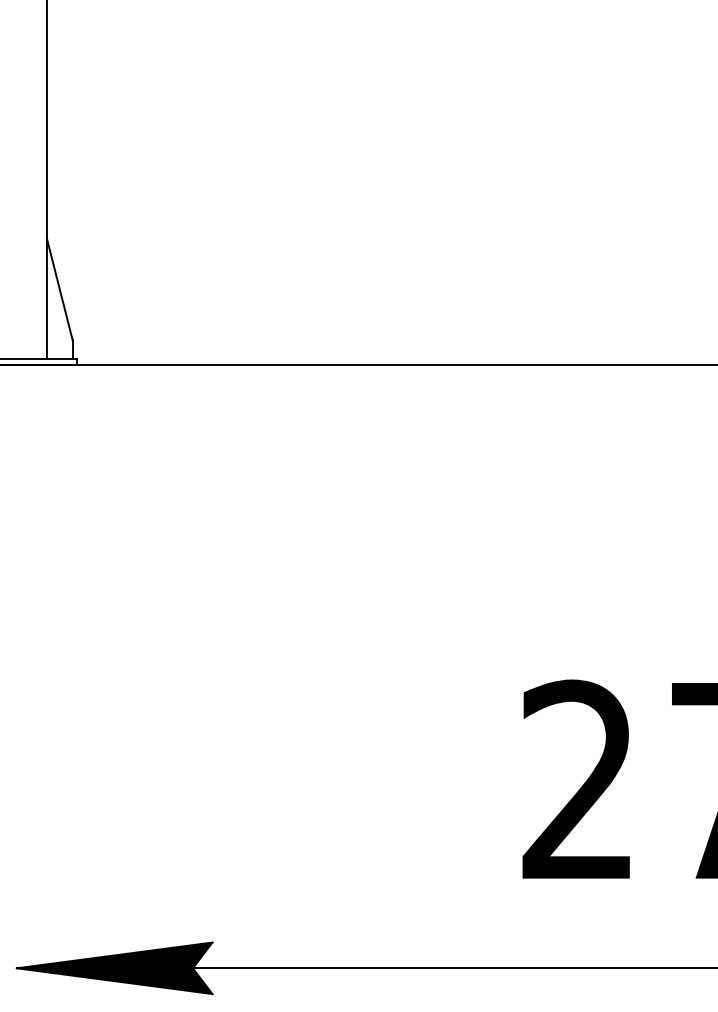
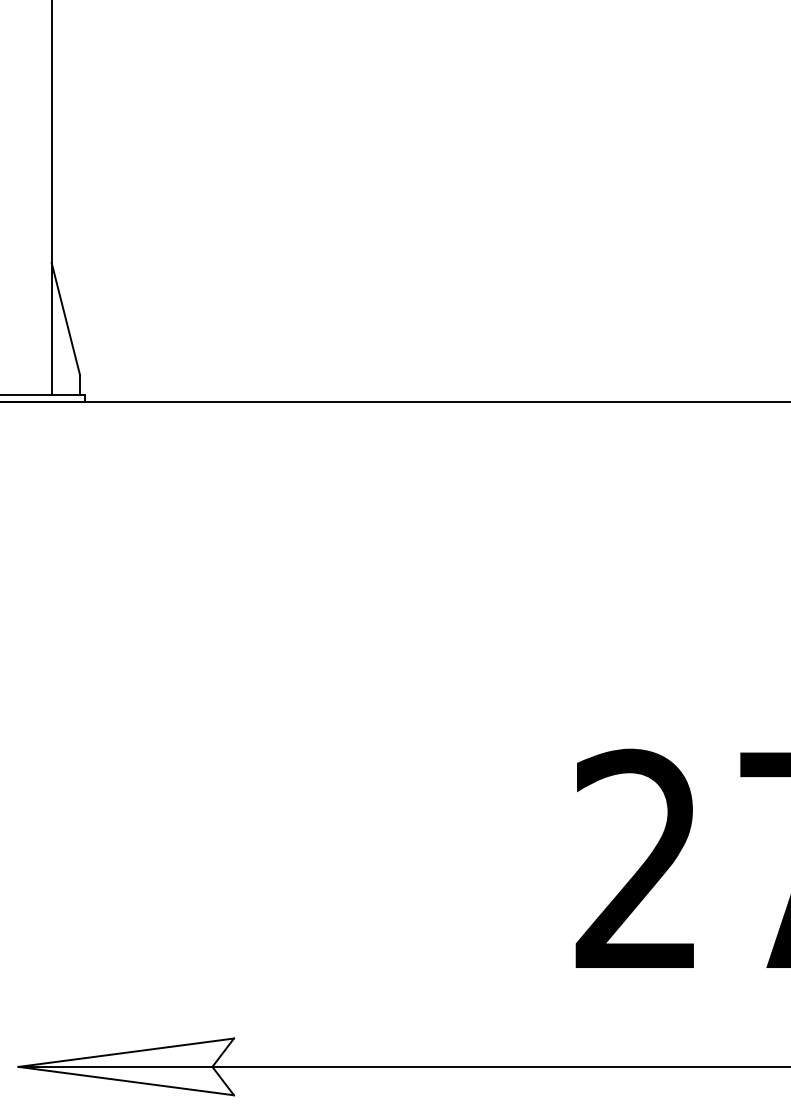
fill: (114, 968) -> (126, 1067), removed

